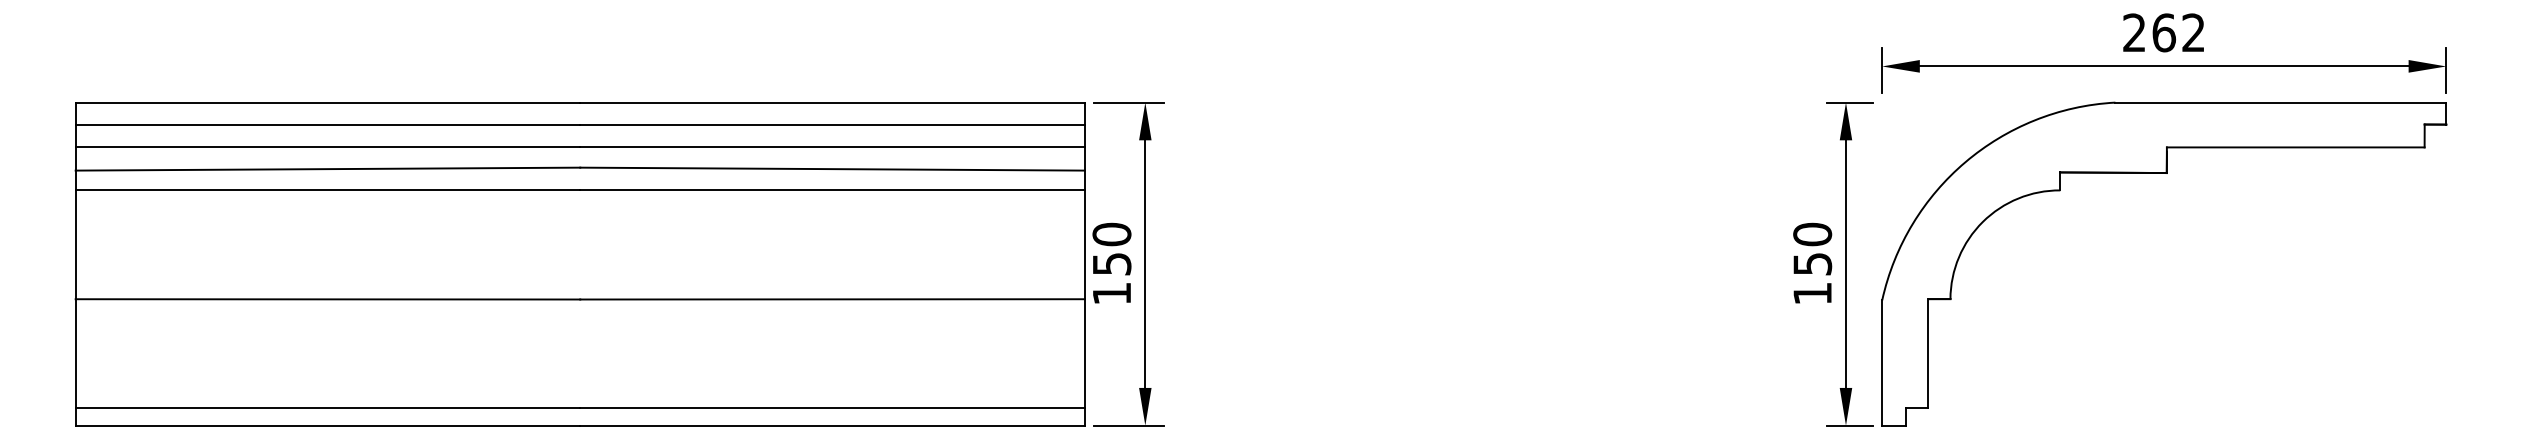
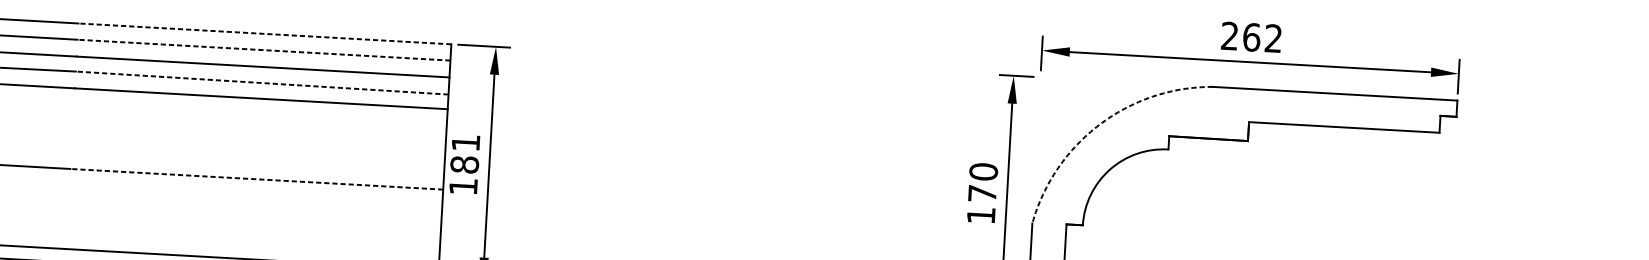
line: (832, 102) -> (264, 33), solid -> dashed
line: (832, 124) -> (263, 50), solid -> dashed
arc: (1965, 162) -> (1099, 124), solid -> dashed
line: (832, 169) -> (262, 83), solid -> dashed
text: (1111, 248) -> (465, 153), 150 -> 181
text: (1812, 264) -> (982, 194), 150 -> 170
line: (832, 299) -> (256, 179), solid -> dashed

